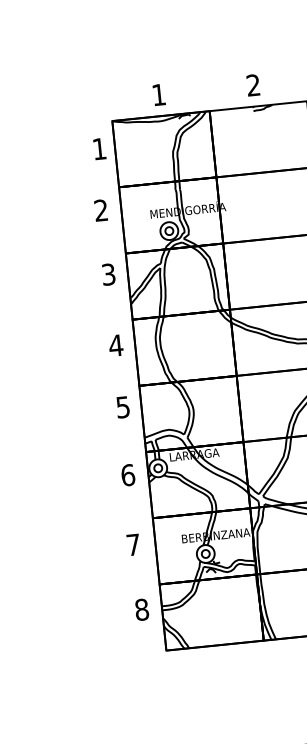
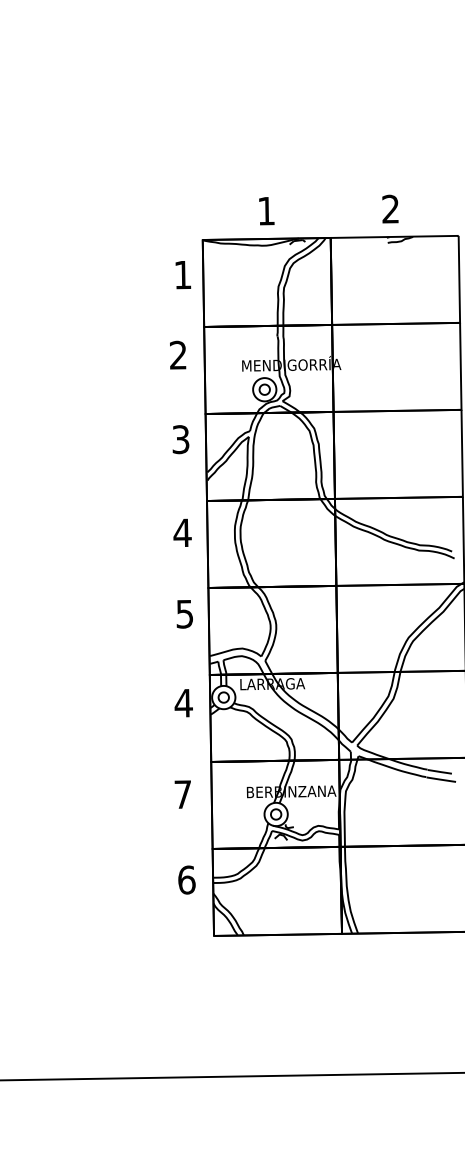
text: (127, 474) -> (183, 702), 6 -> 4
text: (141, 609) -> (186, 879), 8 -> 6

